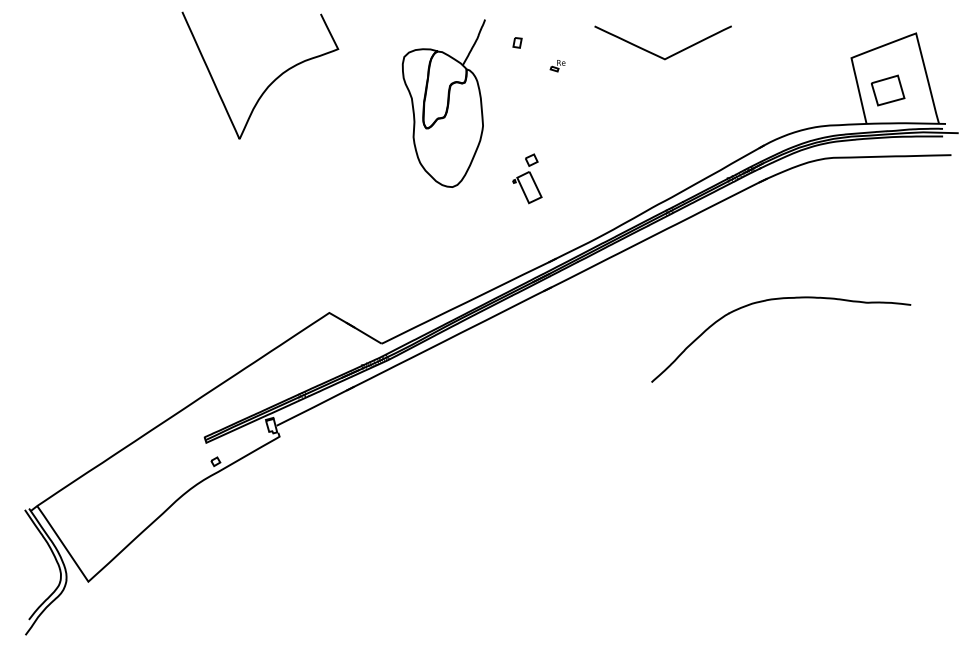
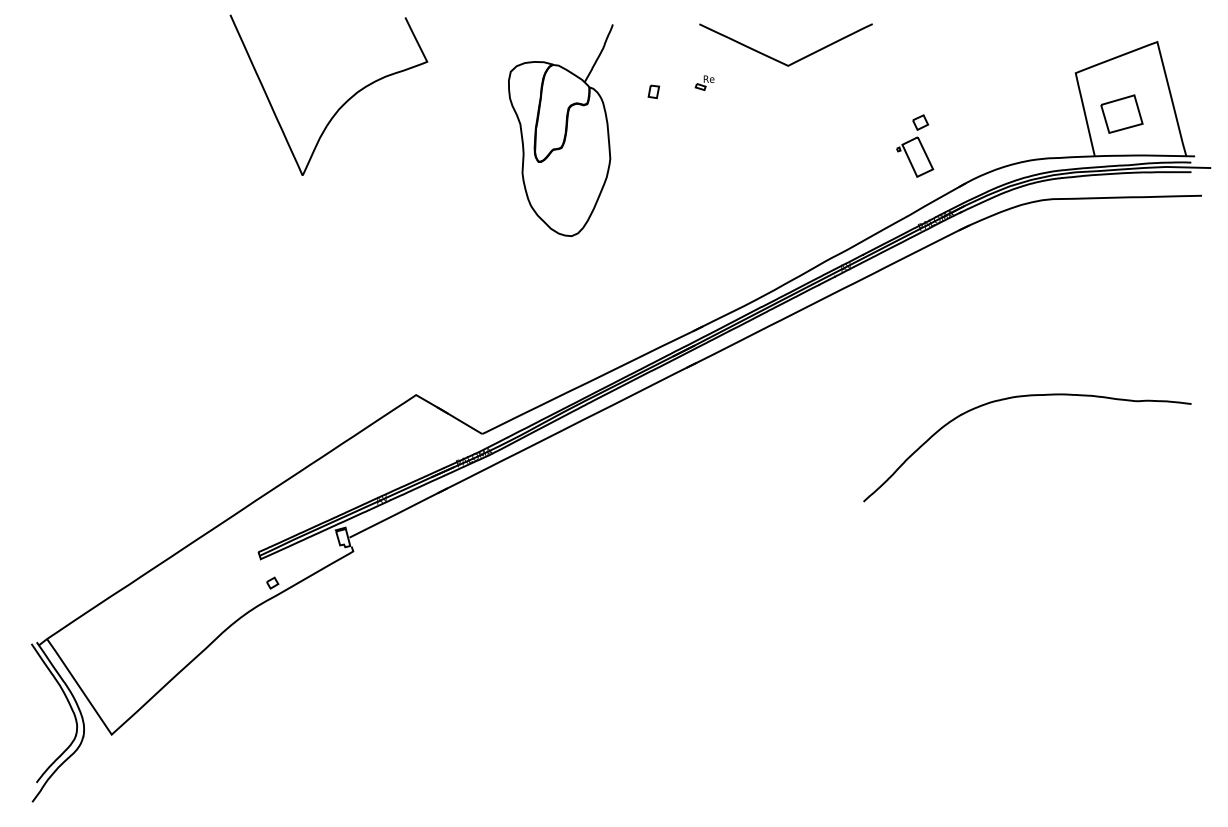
part: (517, 42) -> (653, 91), moved
curve: (657, 54) -> (778, 59), moved
part: (527, 178) -> (915, 145), moved
part: (773, 300) -> (1017, 398), moved

